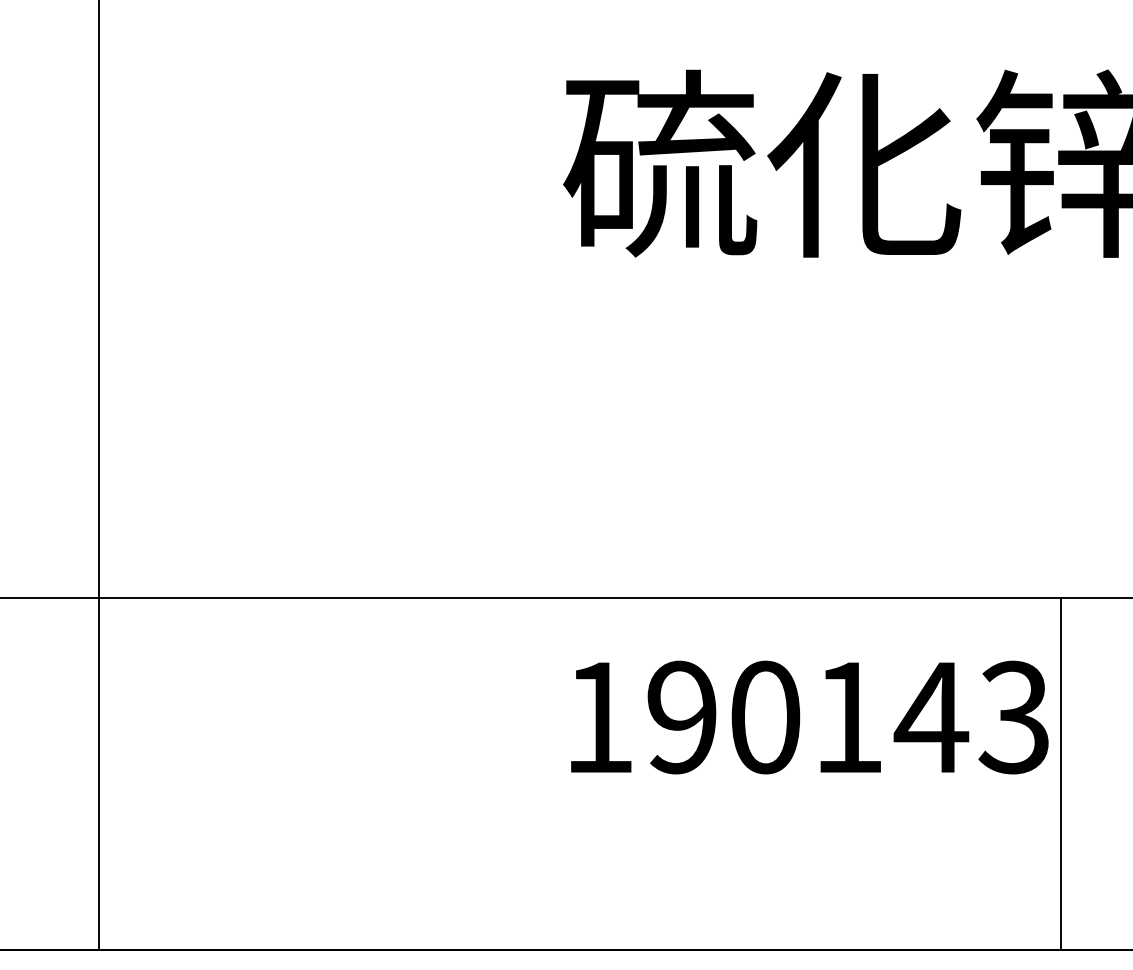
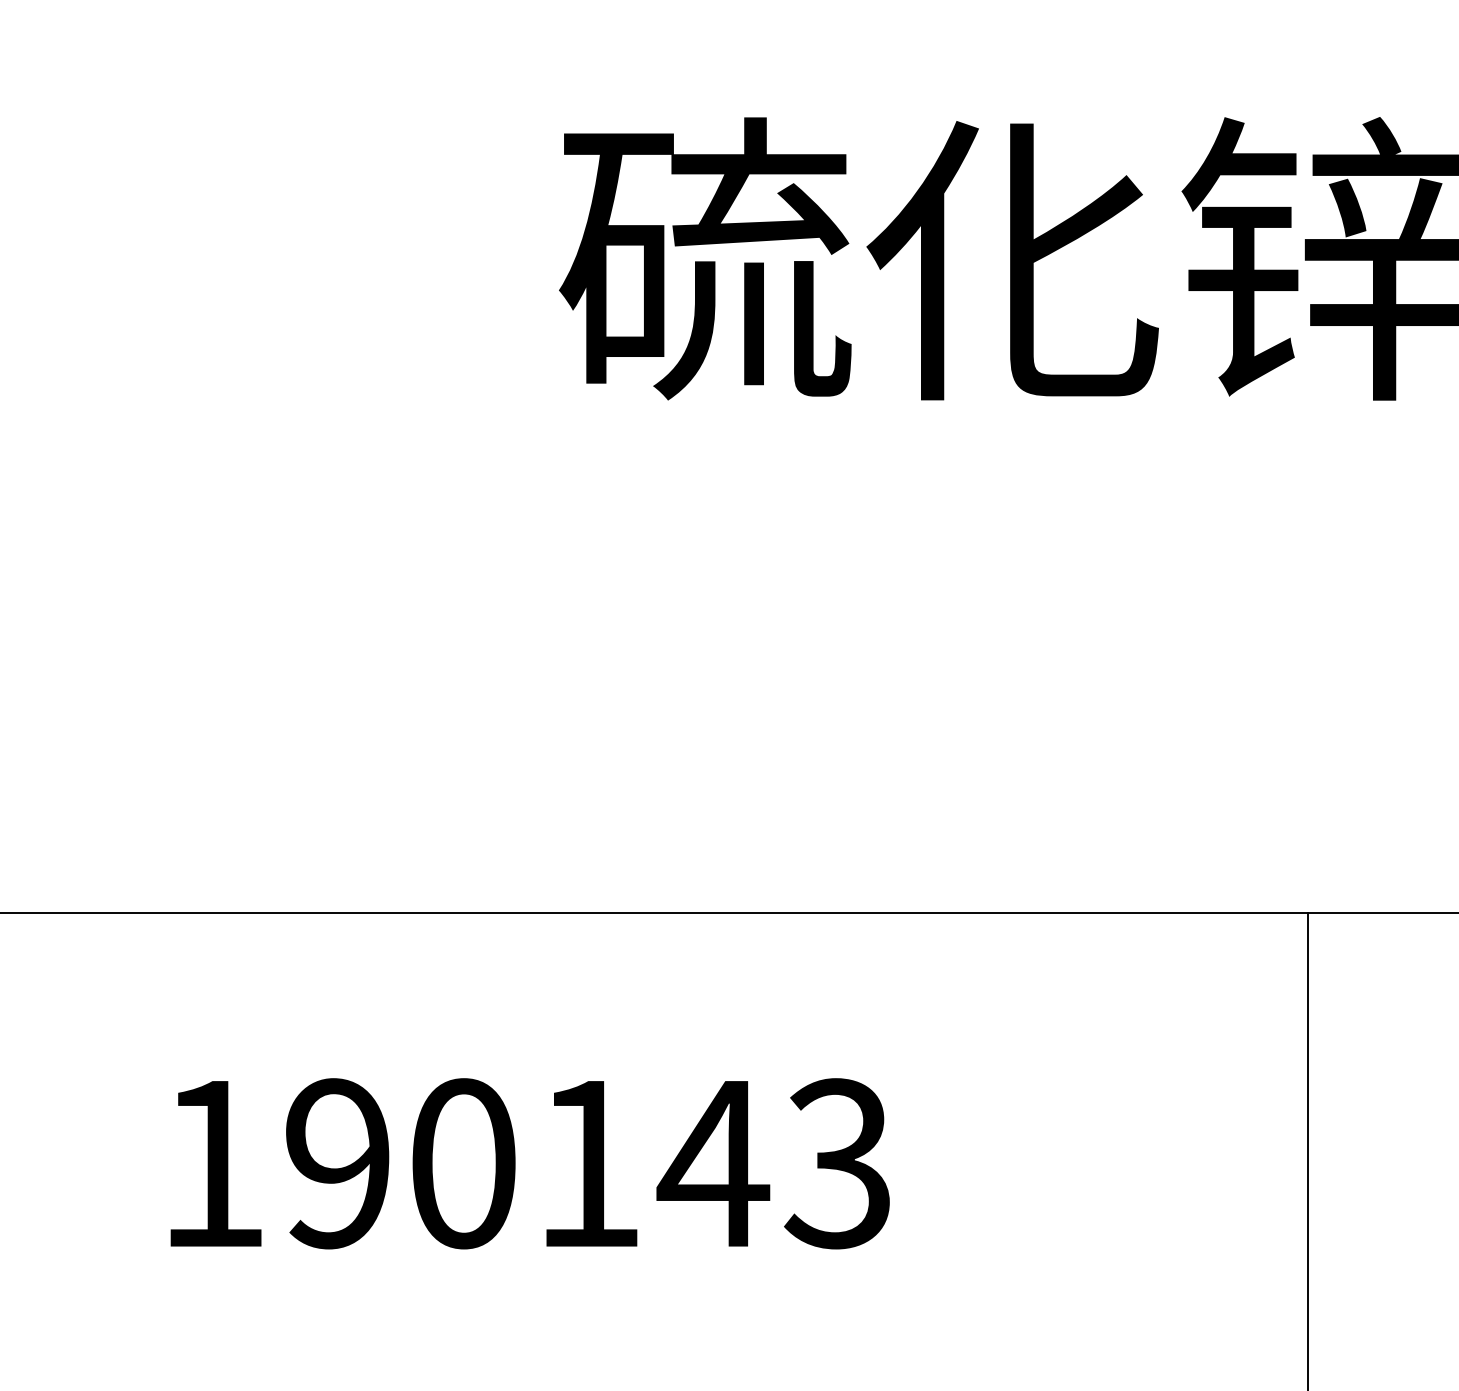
text: (809, 717) -> (529, 1163), moved

